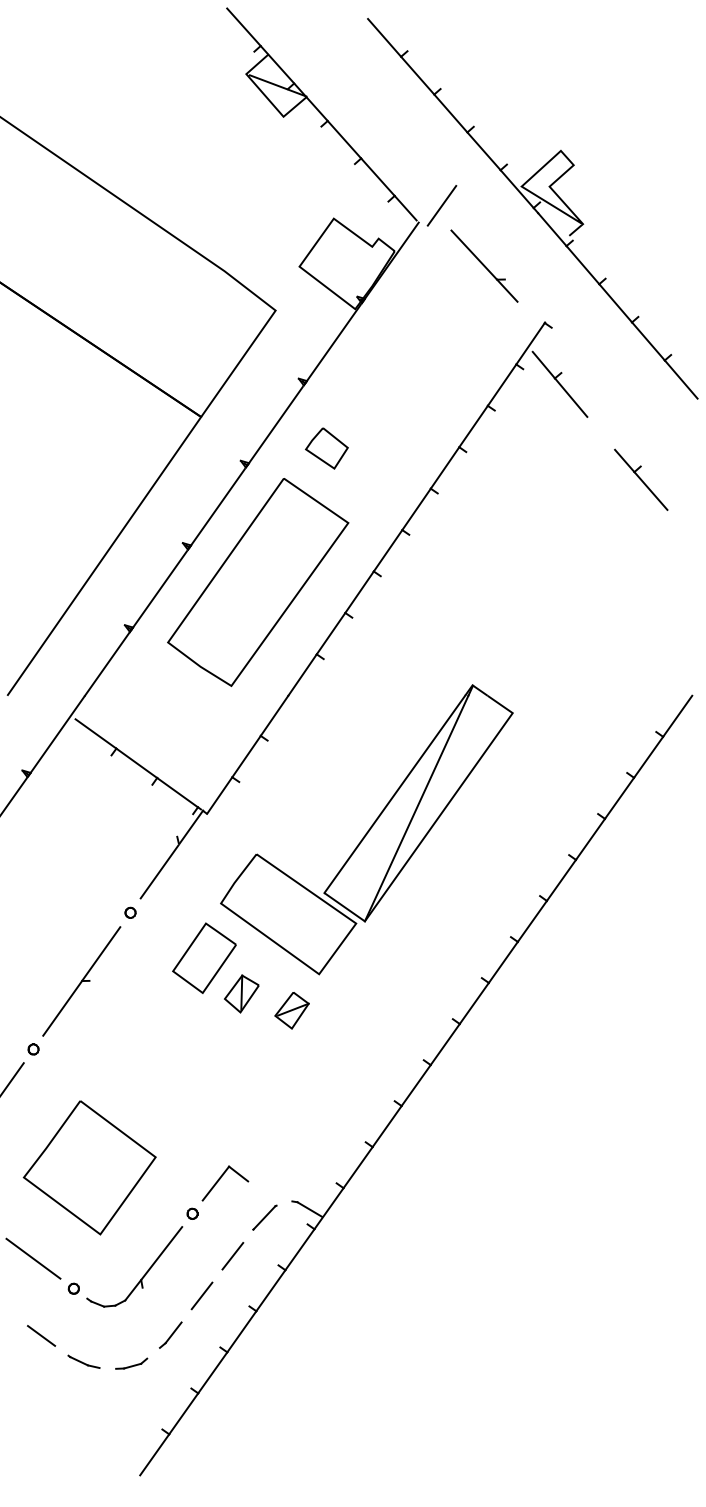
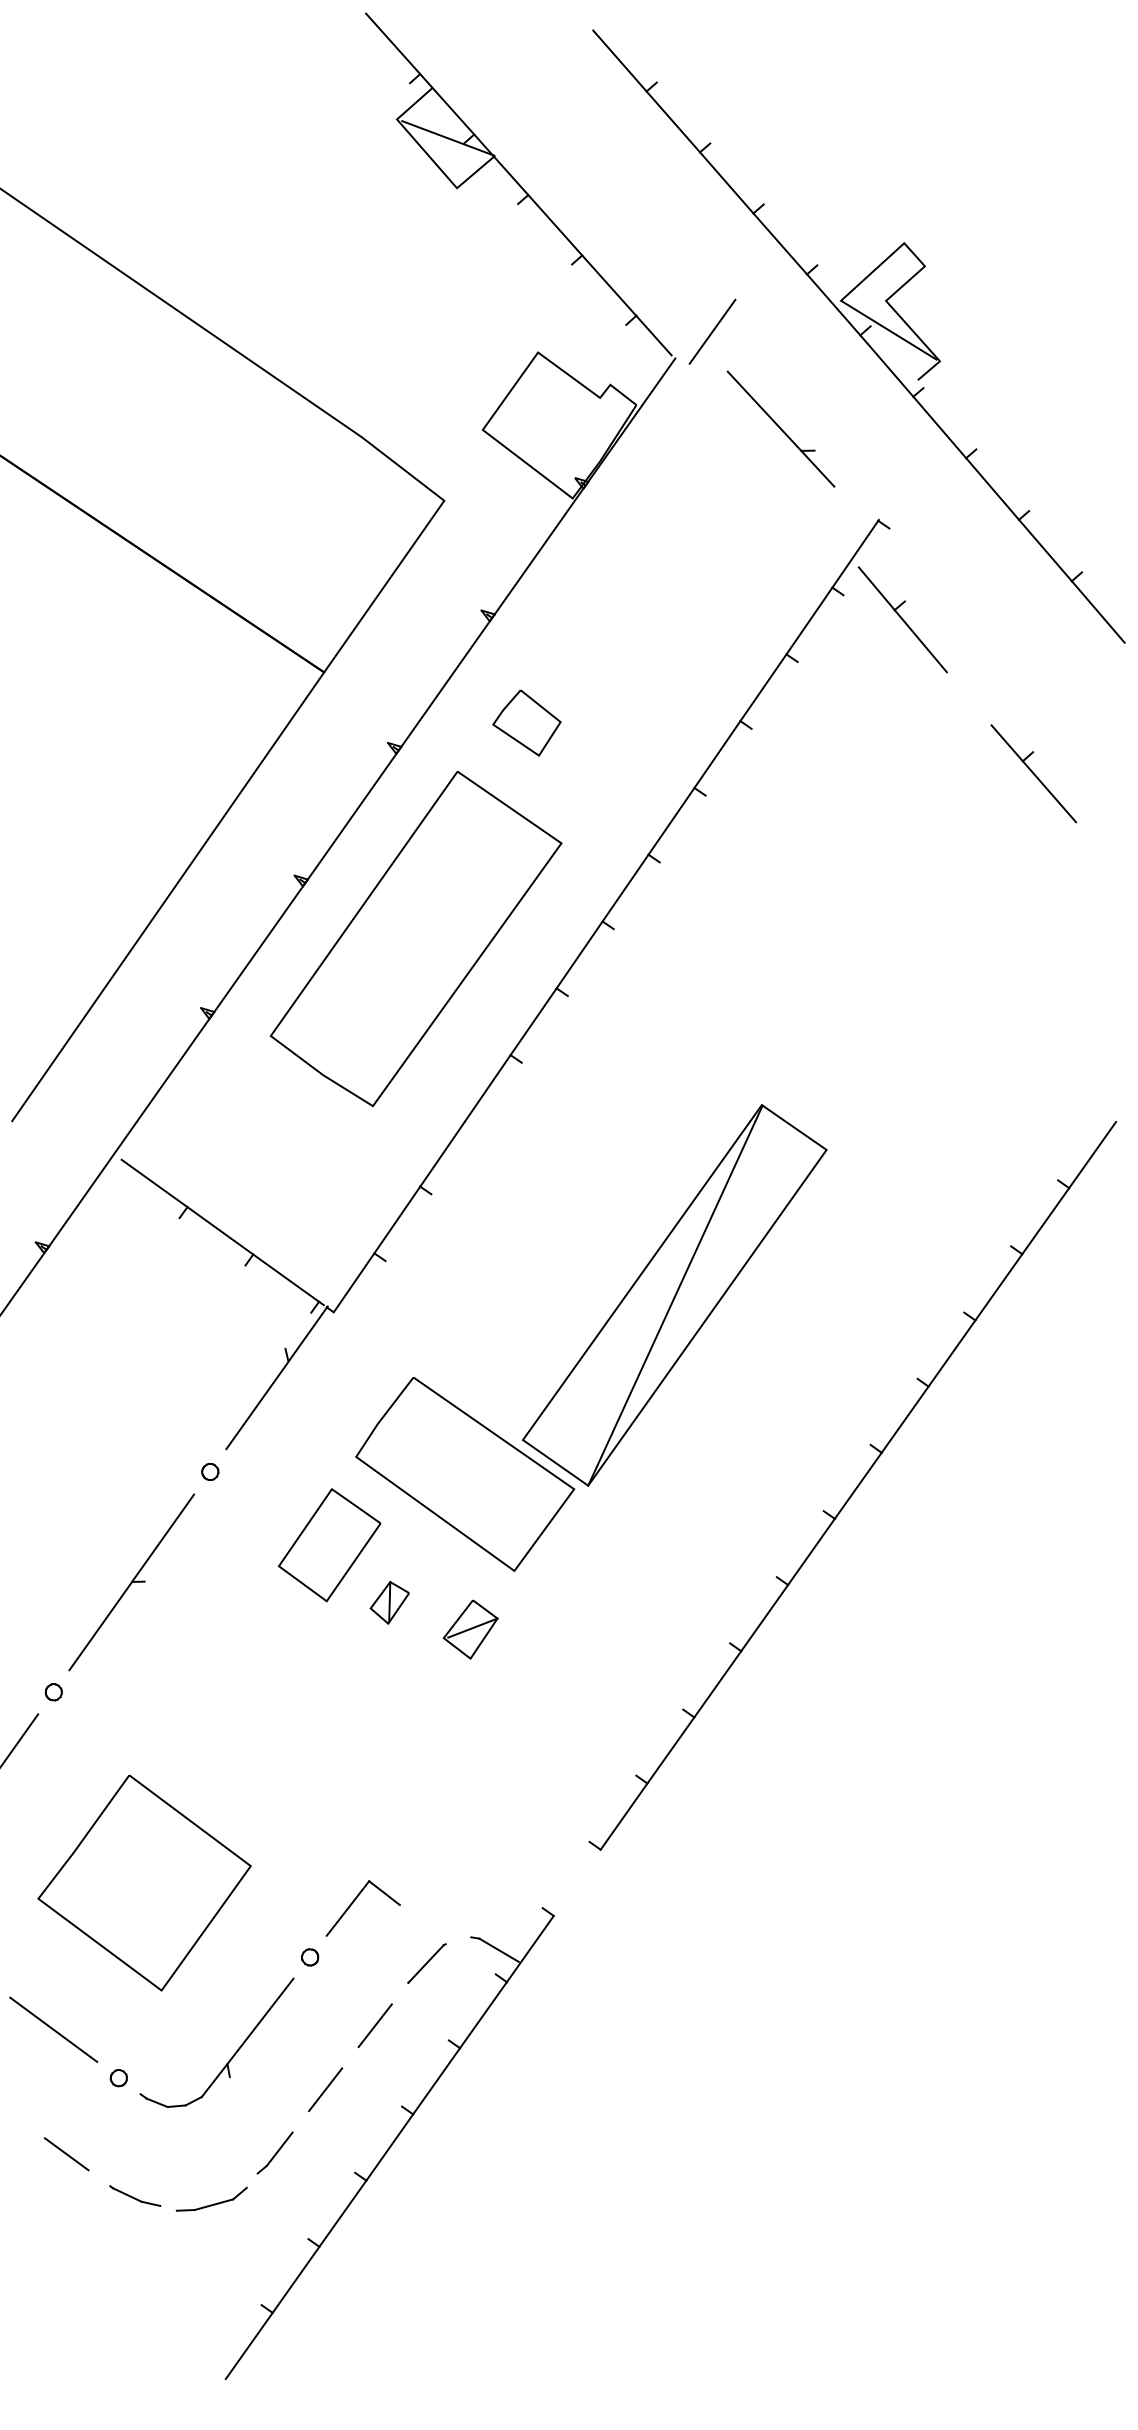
part: (241, 993) -> (389, 1602), size x0.7
line: (357, 1167) -> (576, 1882), removed
part: (131, 1363) -> (211, 2198), size x1.4

